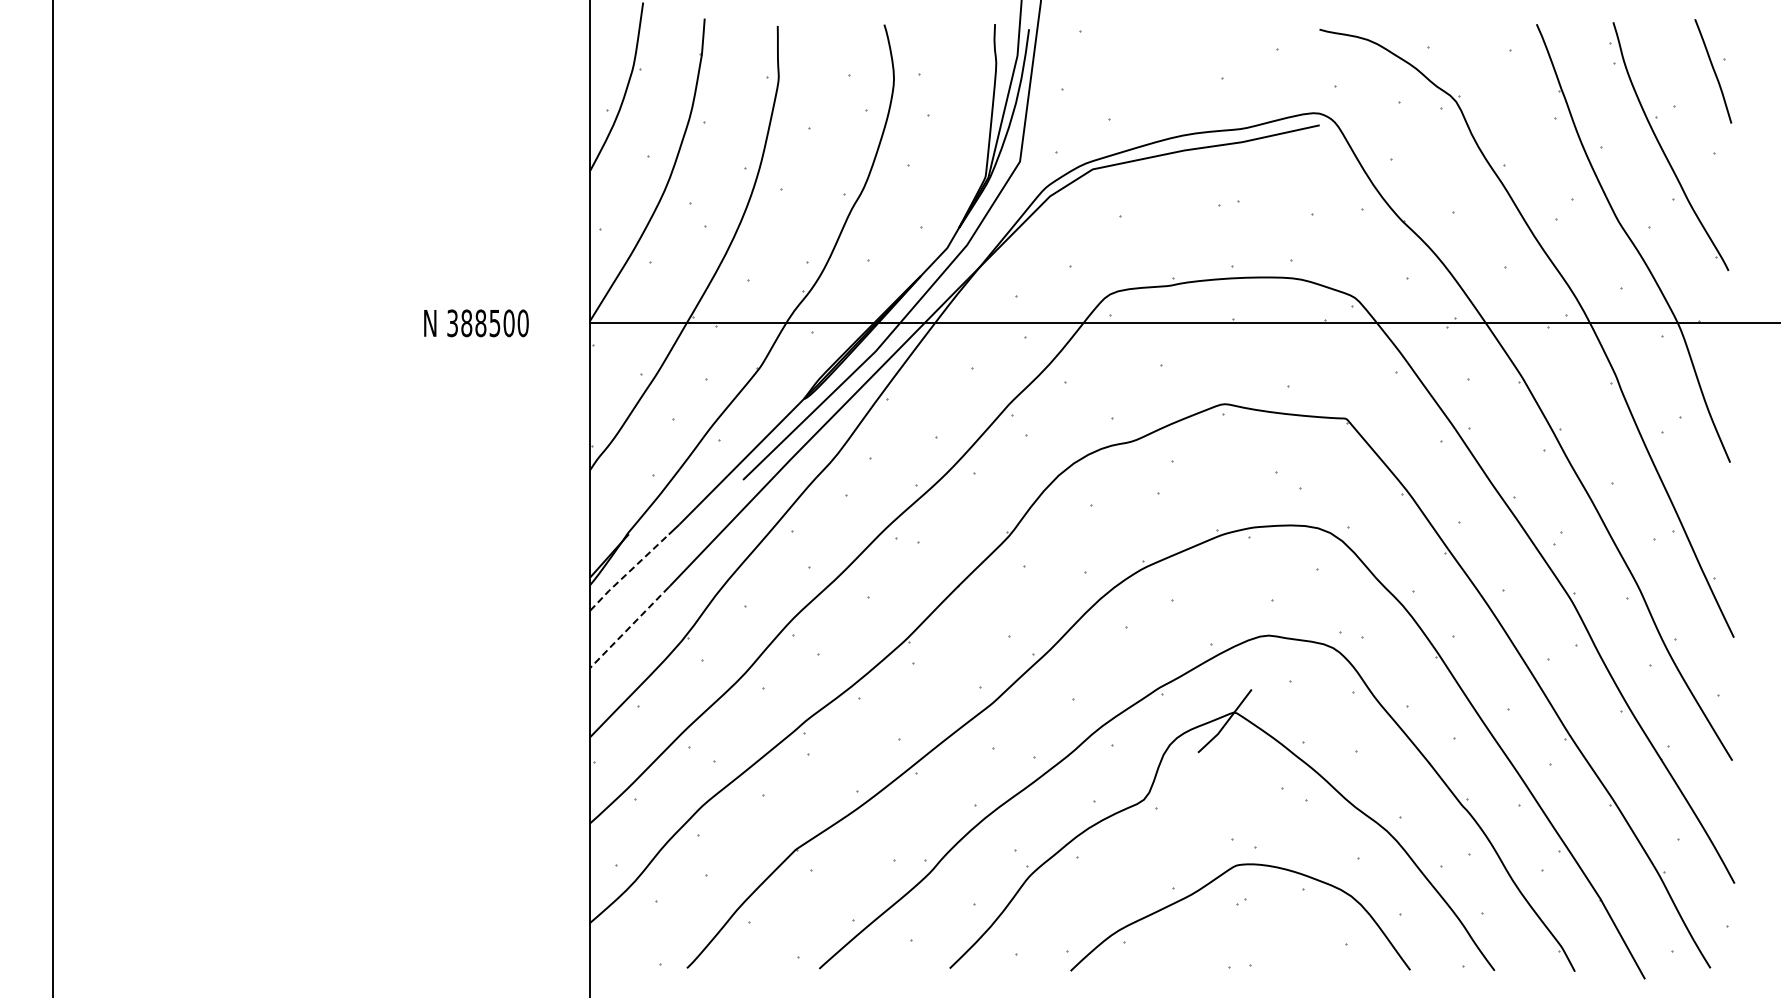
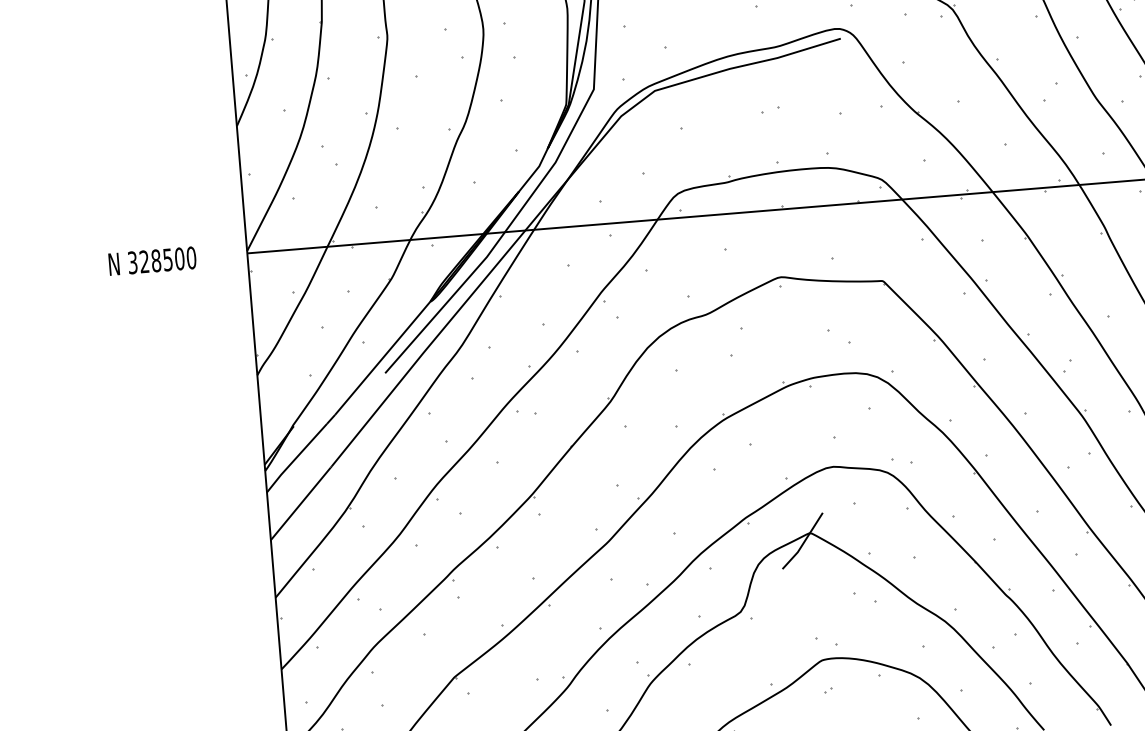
text: (466, 323) -> (144, 261), 388500 -> 328500
line: (628, 572) -> (296, 458), dashed -> solid
line: (629, 627) -> (300, 503), dashed -> solid

